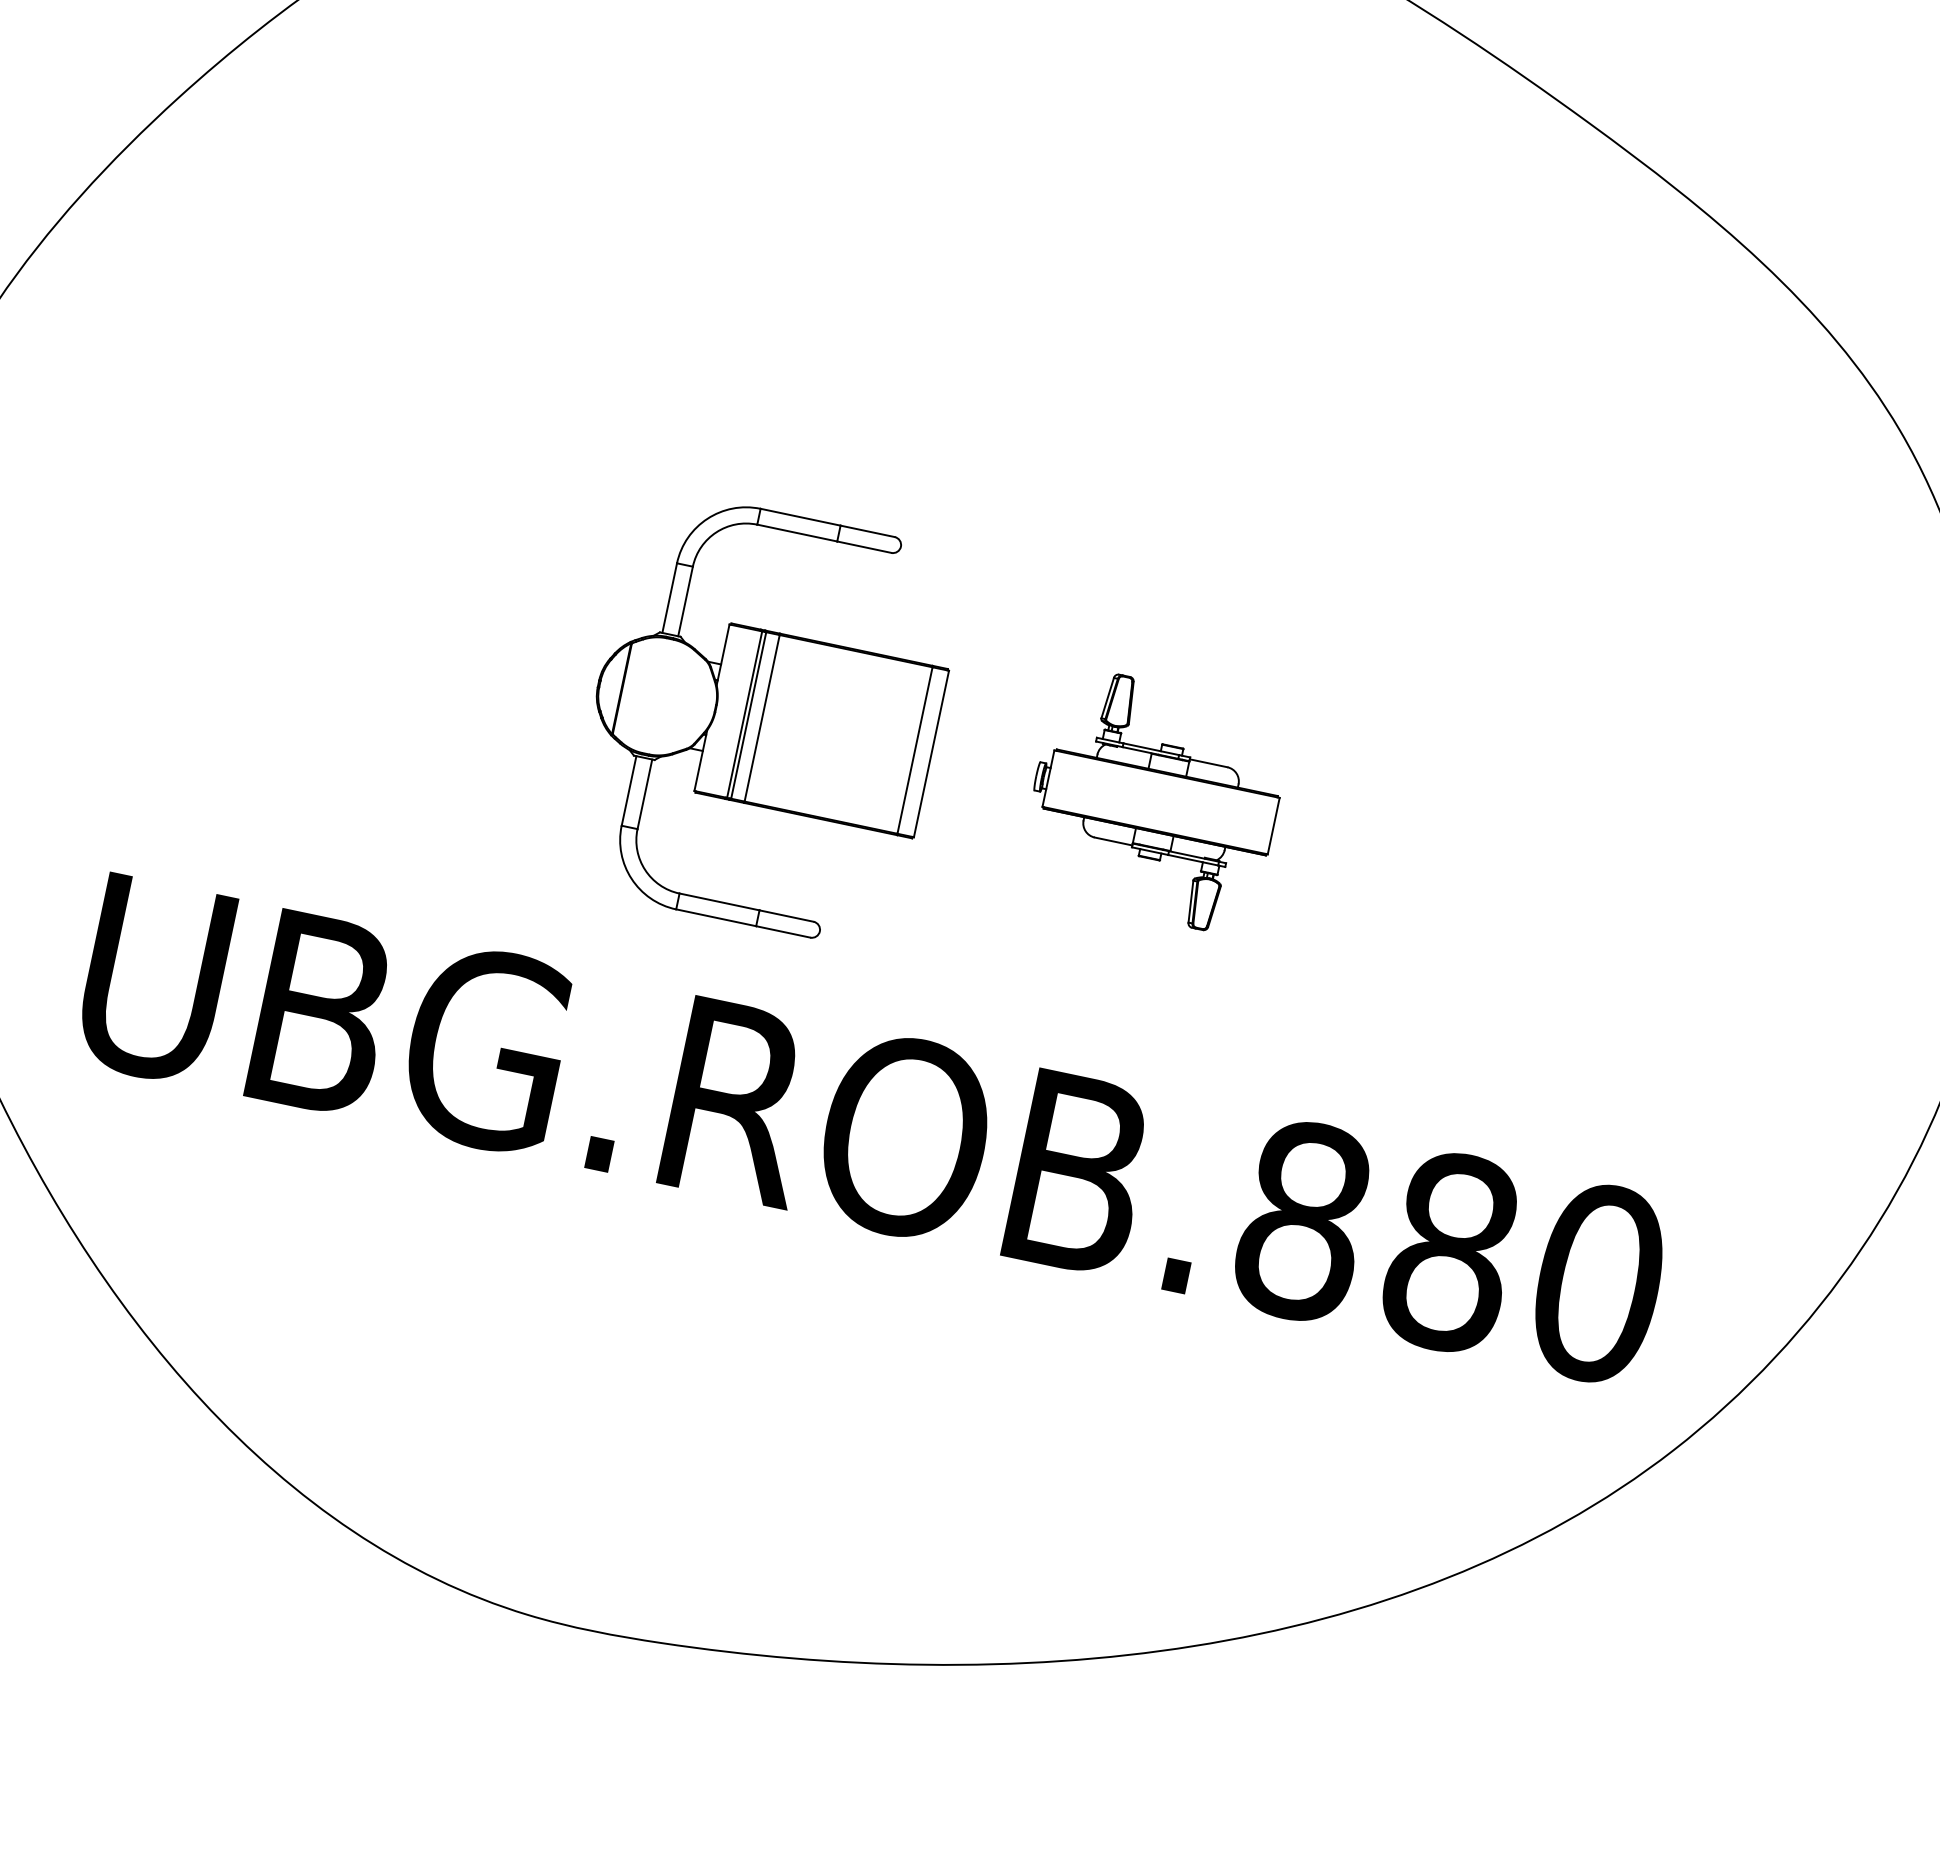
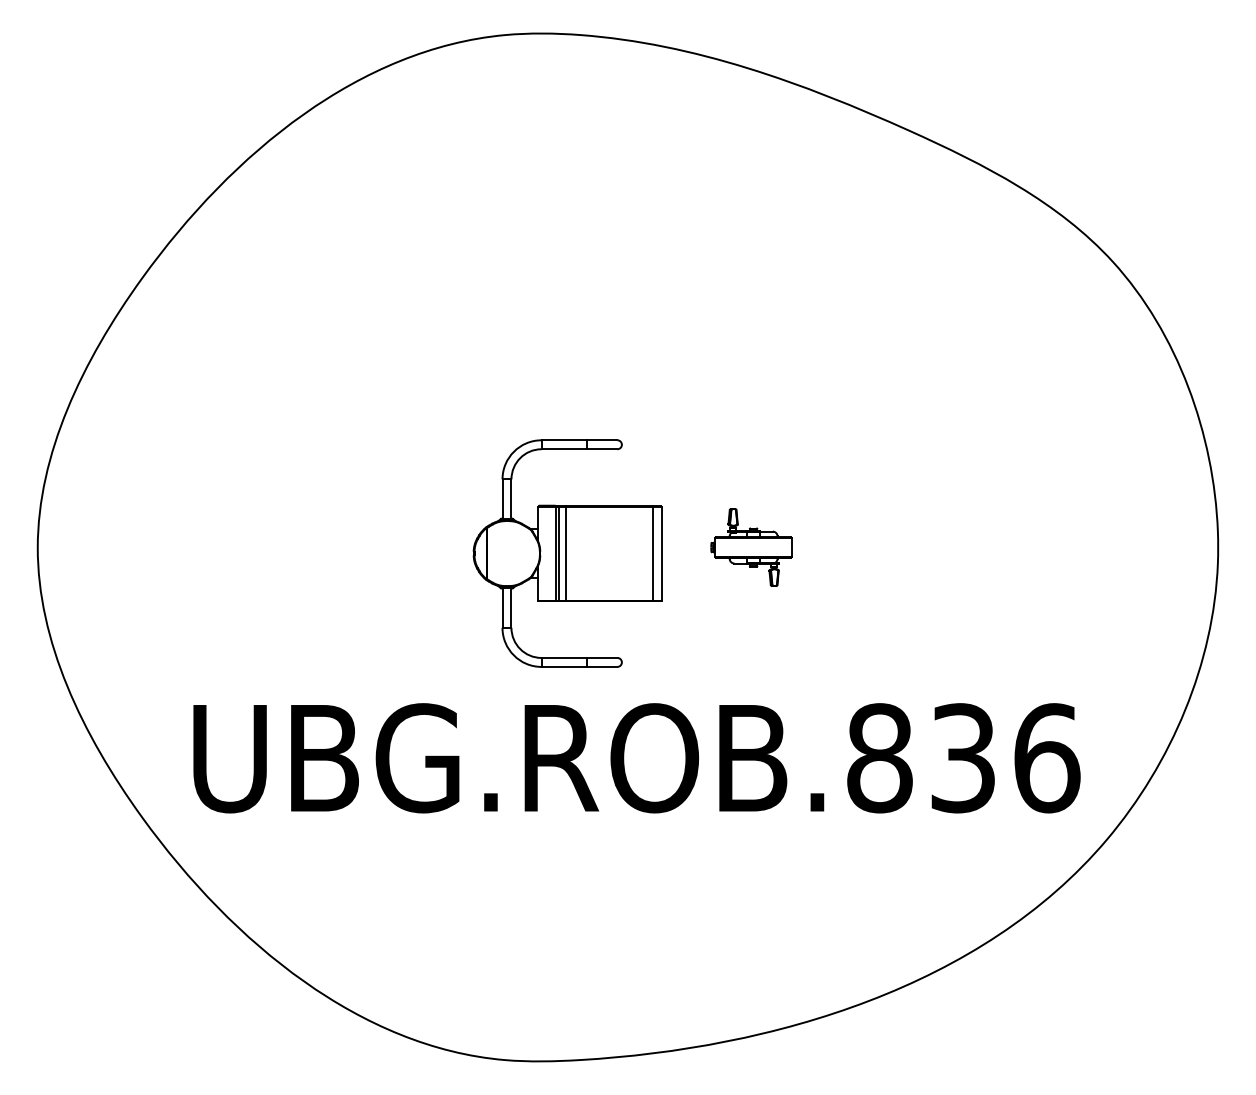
part: (764, 718) -> (567, 553), moved
part: (1154, 800) -> (751, 547), size x0.6
text: (1525, 1268) -> (1005, 758), UBG.ROB.880 -> UBG.ROB.836

